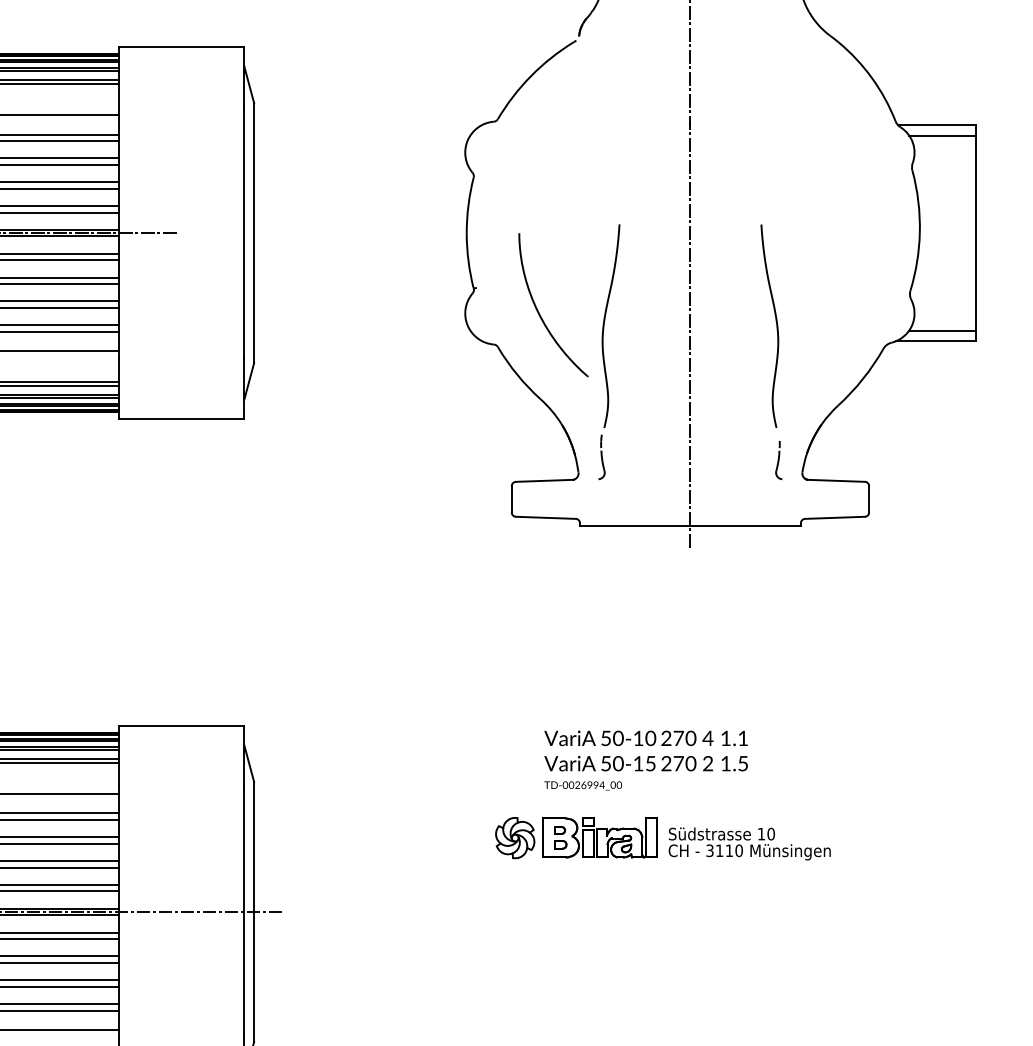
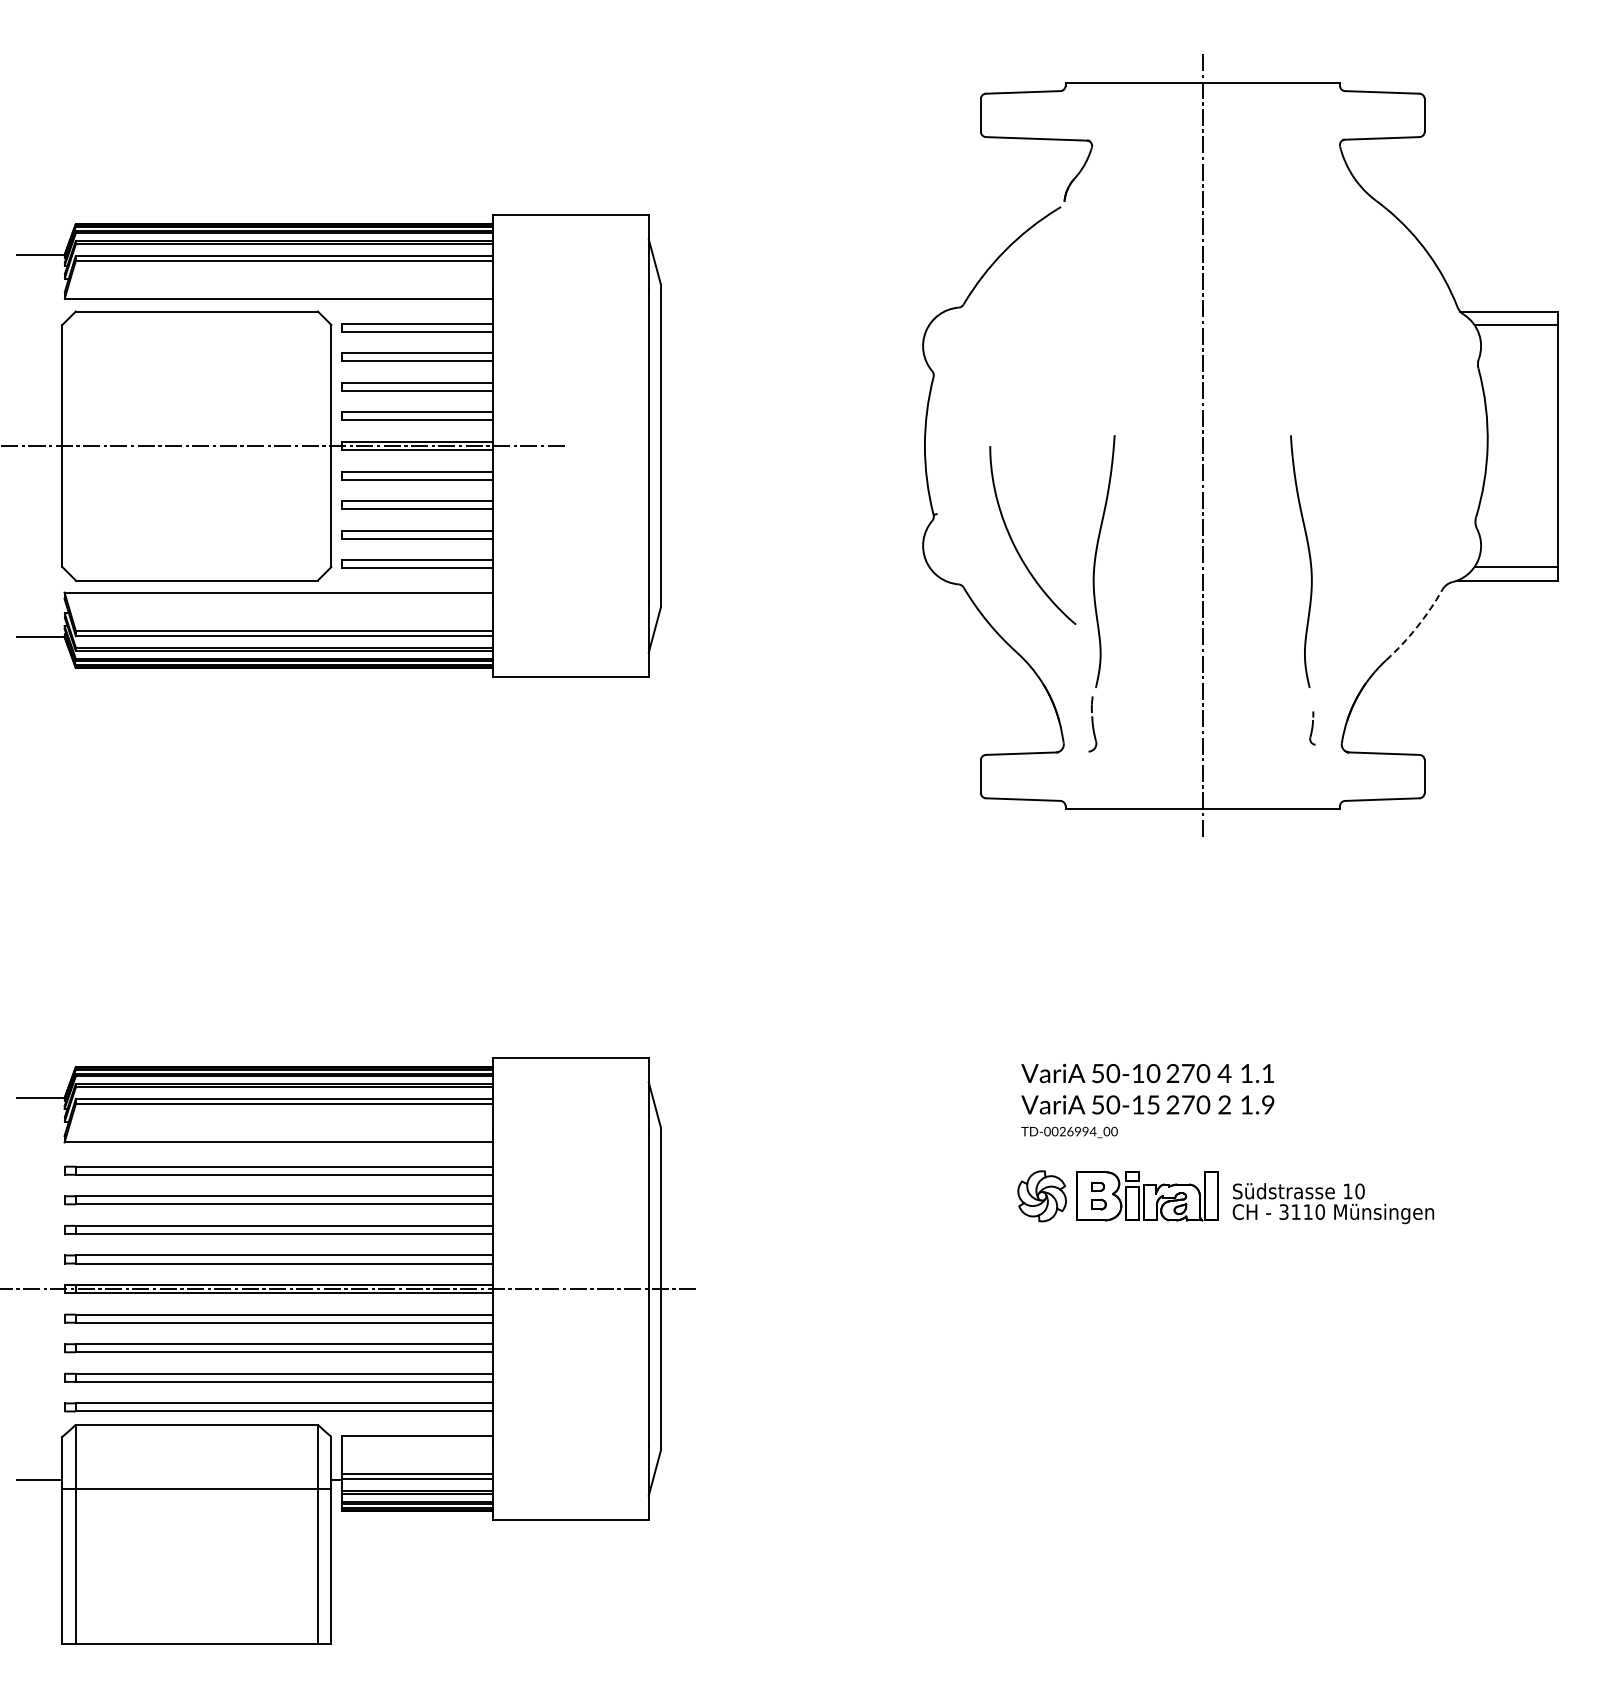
arc: (863, 379) -> (1417, 627), solid -> dashed
part: (778, 460) -> (1312, 728), size x0.7
text: (743, 763) -> (1268, 1104), 1.5 -> 1.9
part: (657, 839) -> (1218, 1197), moved

